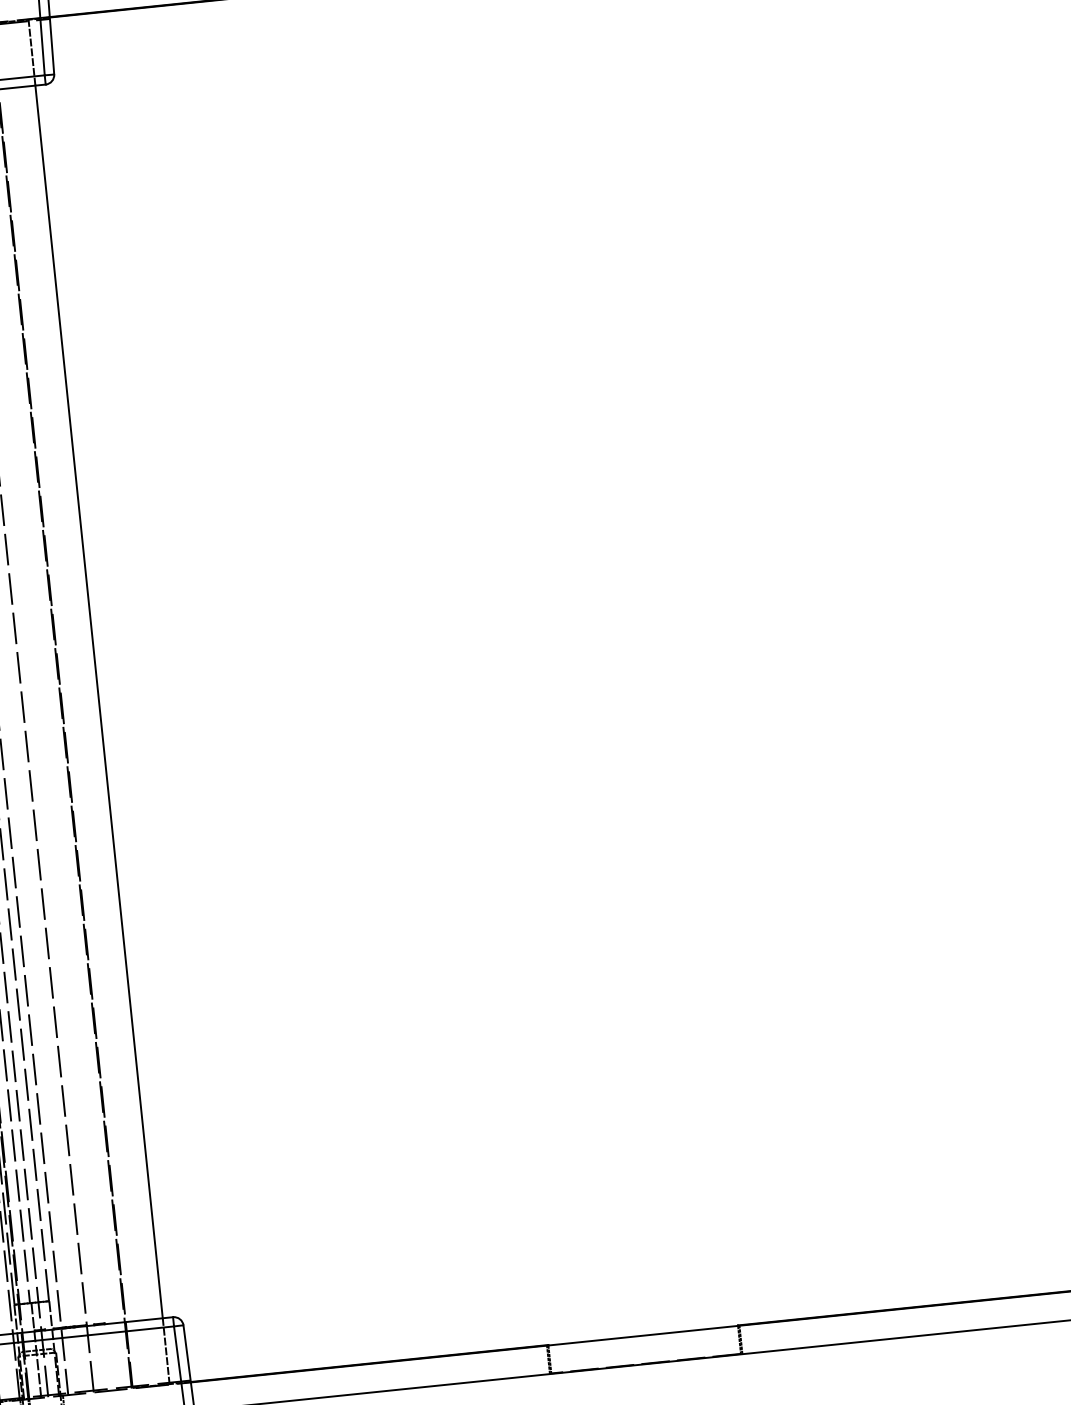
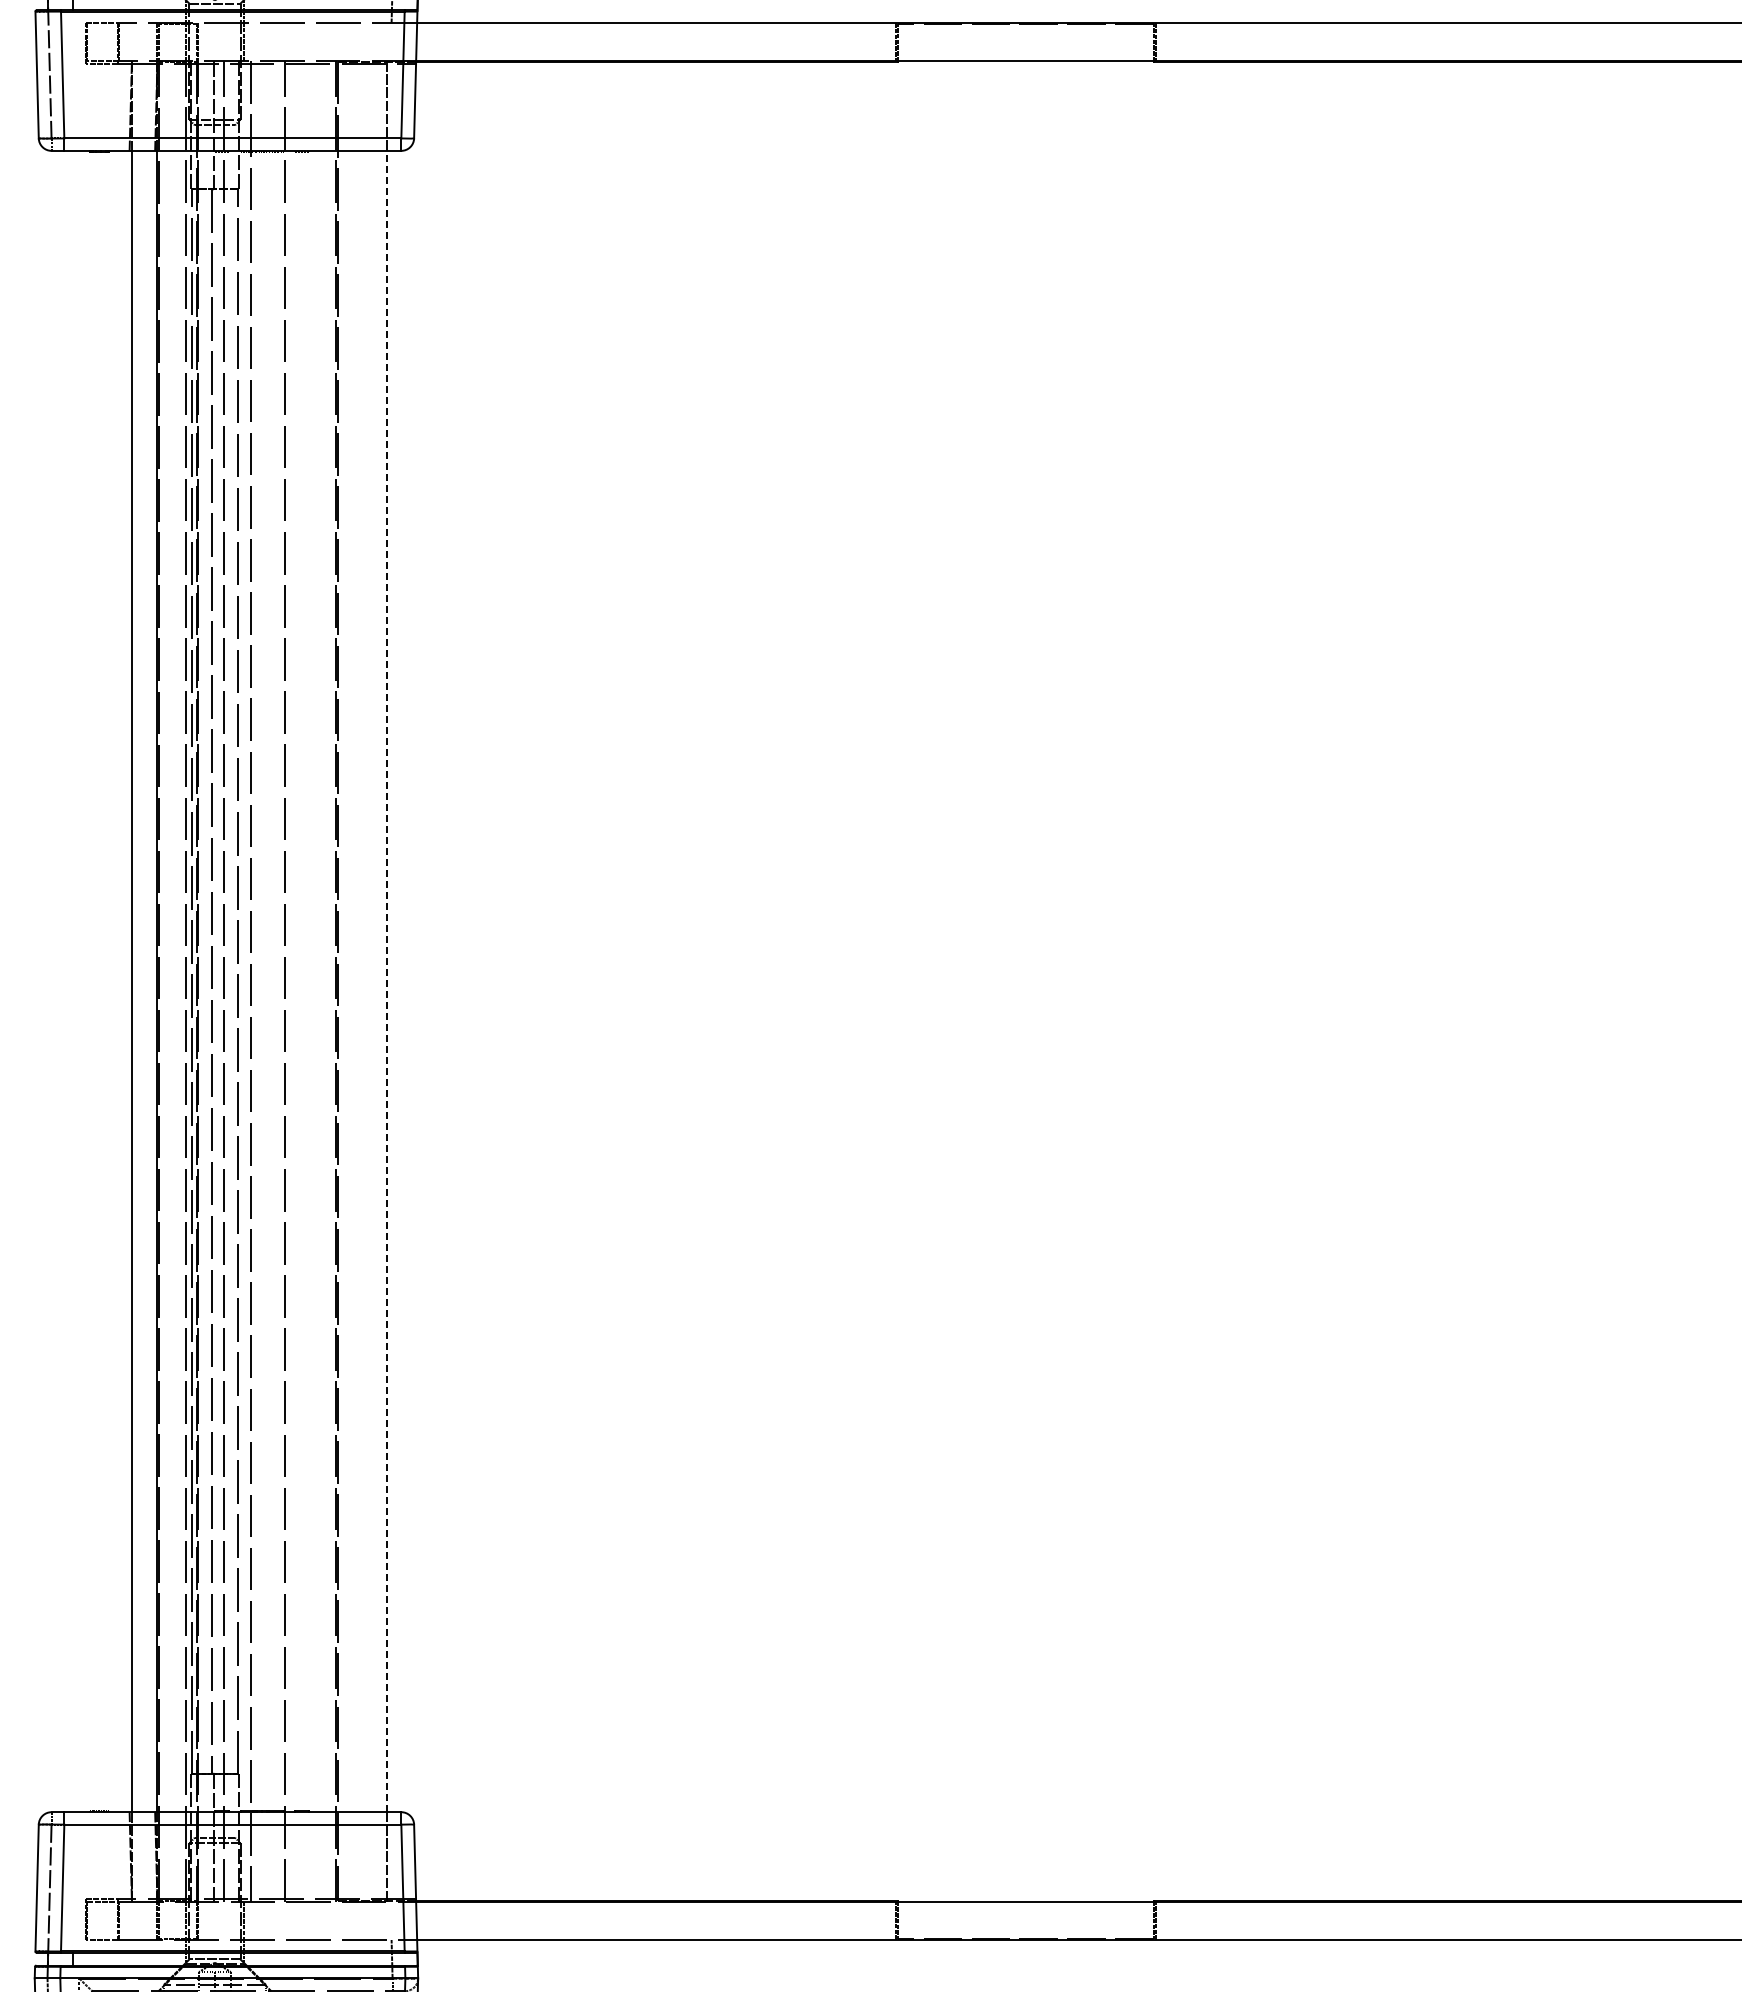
line: (99, 701) -> (387, 981), solid -> dashed

